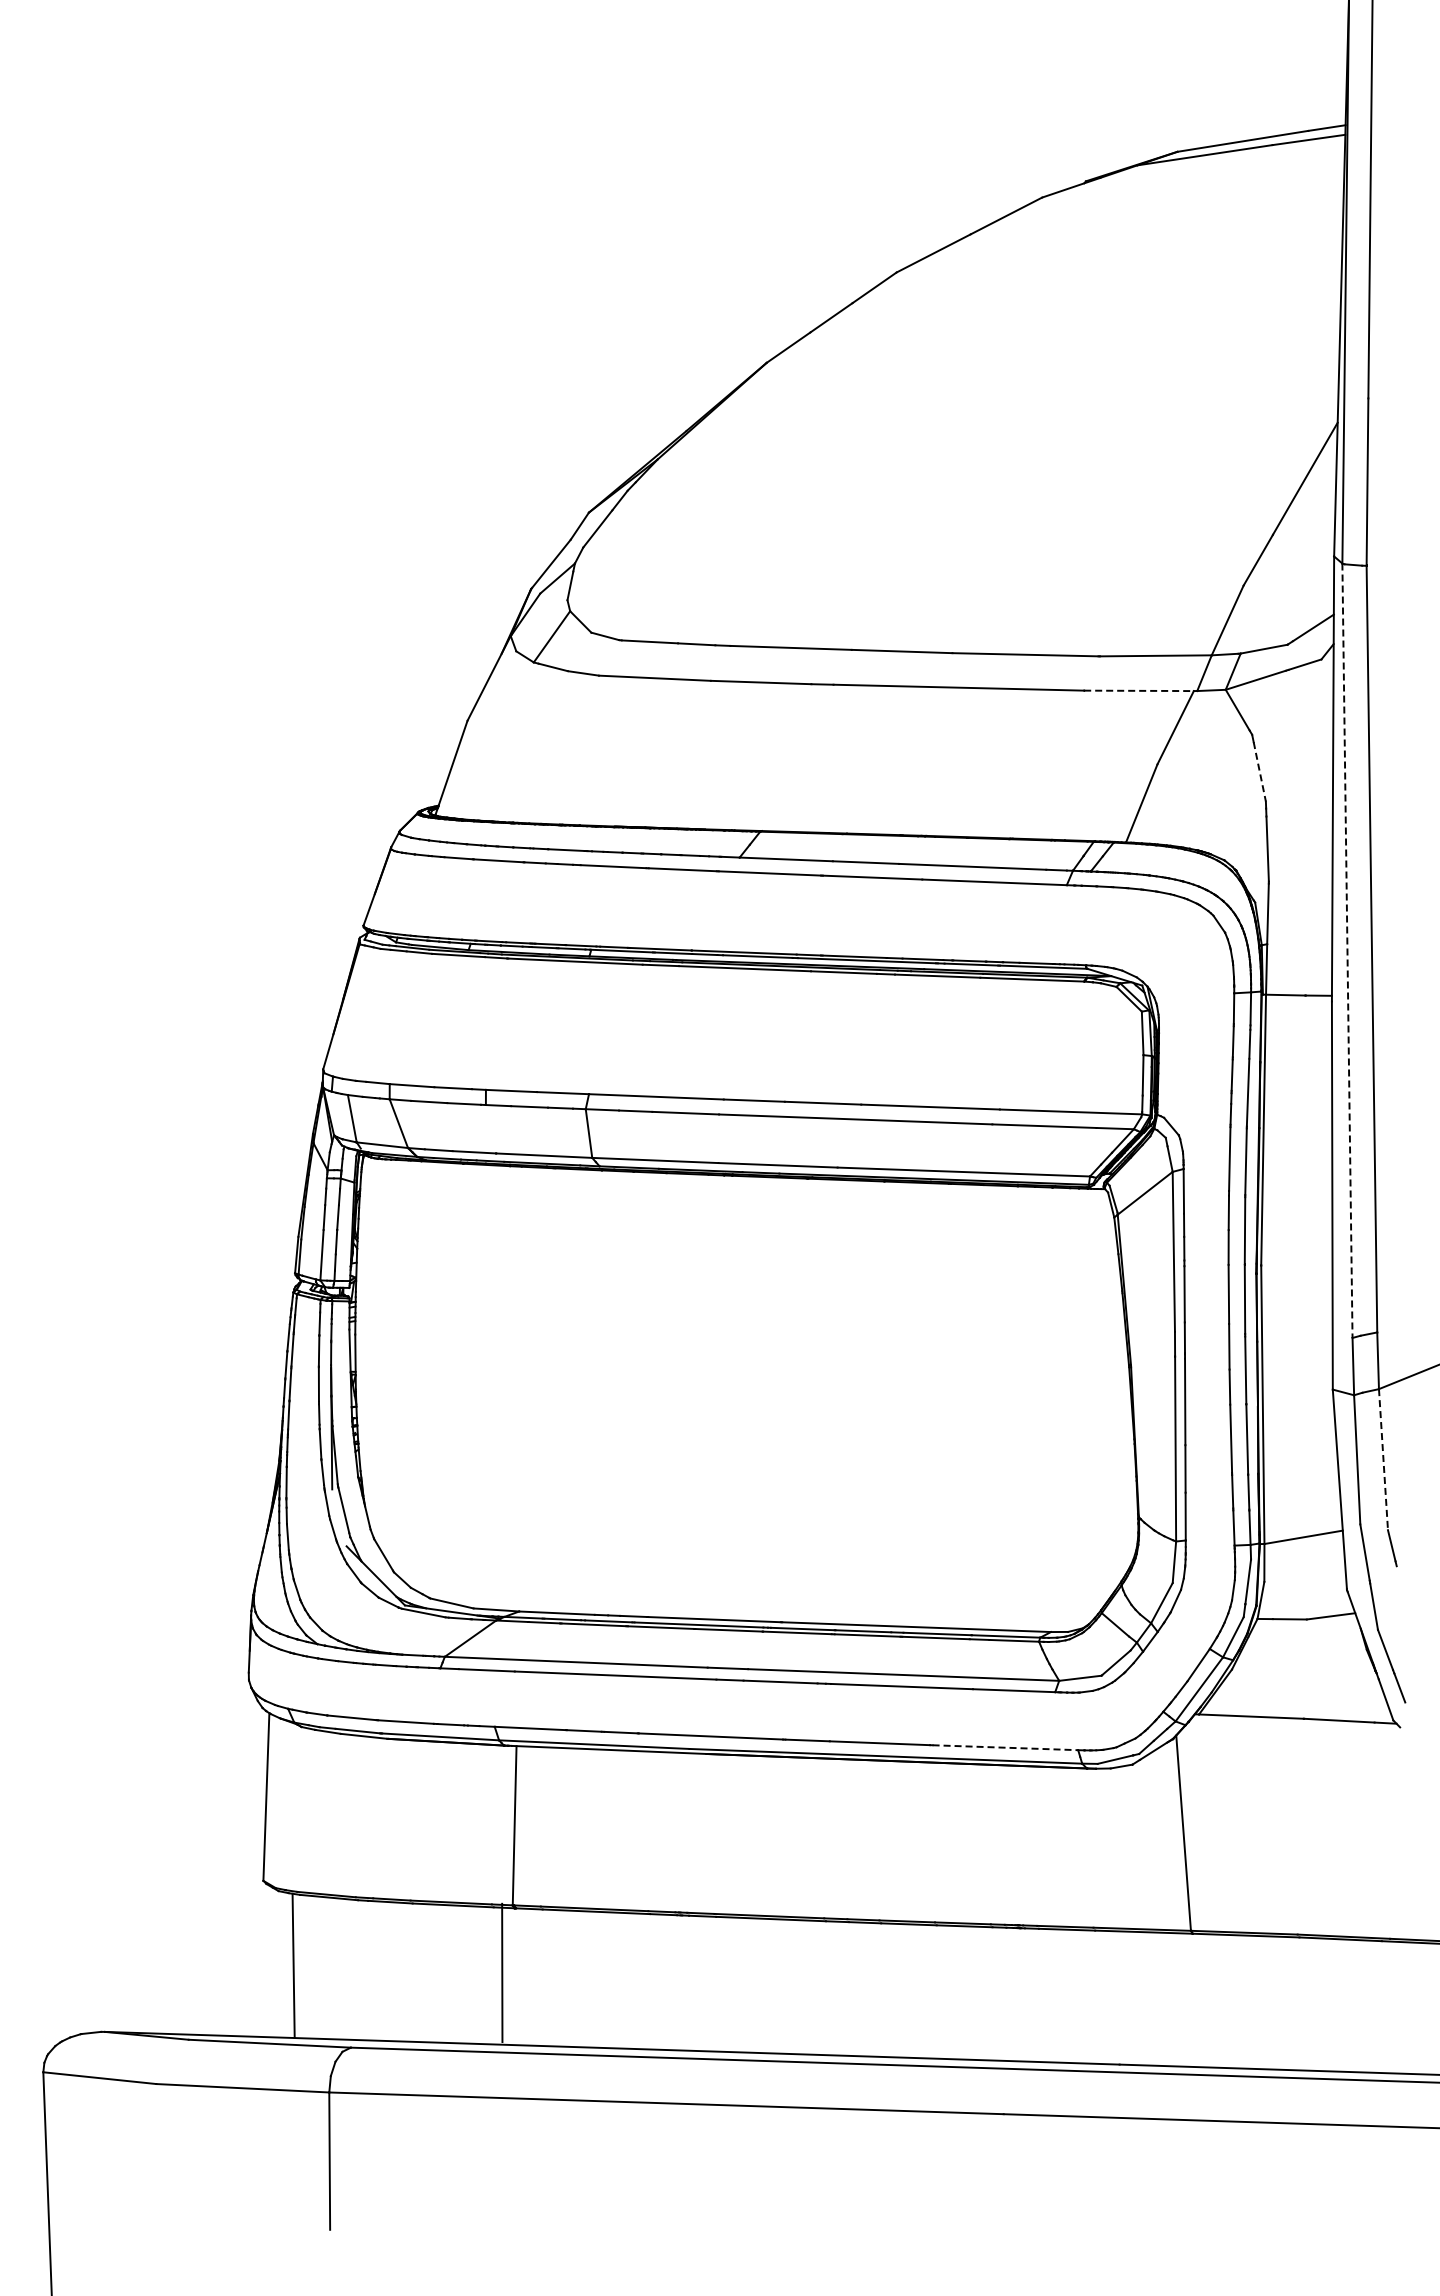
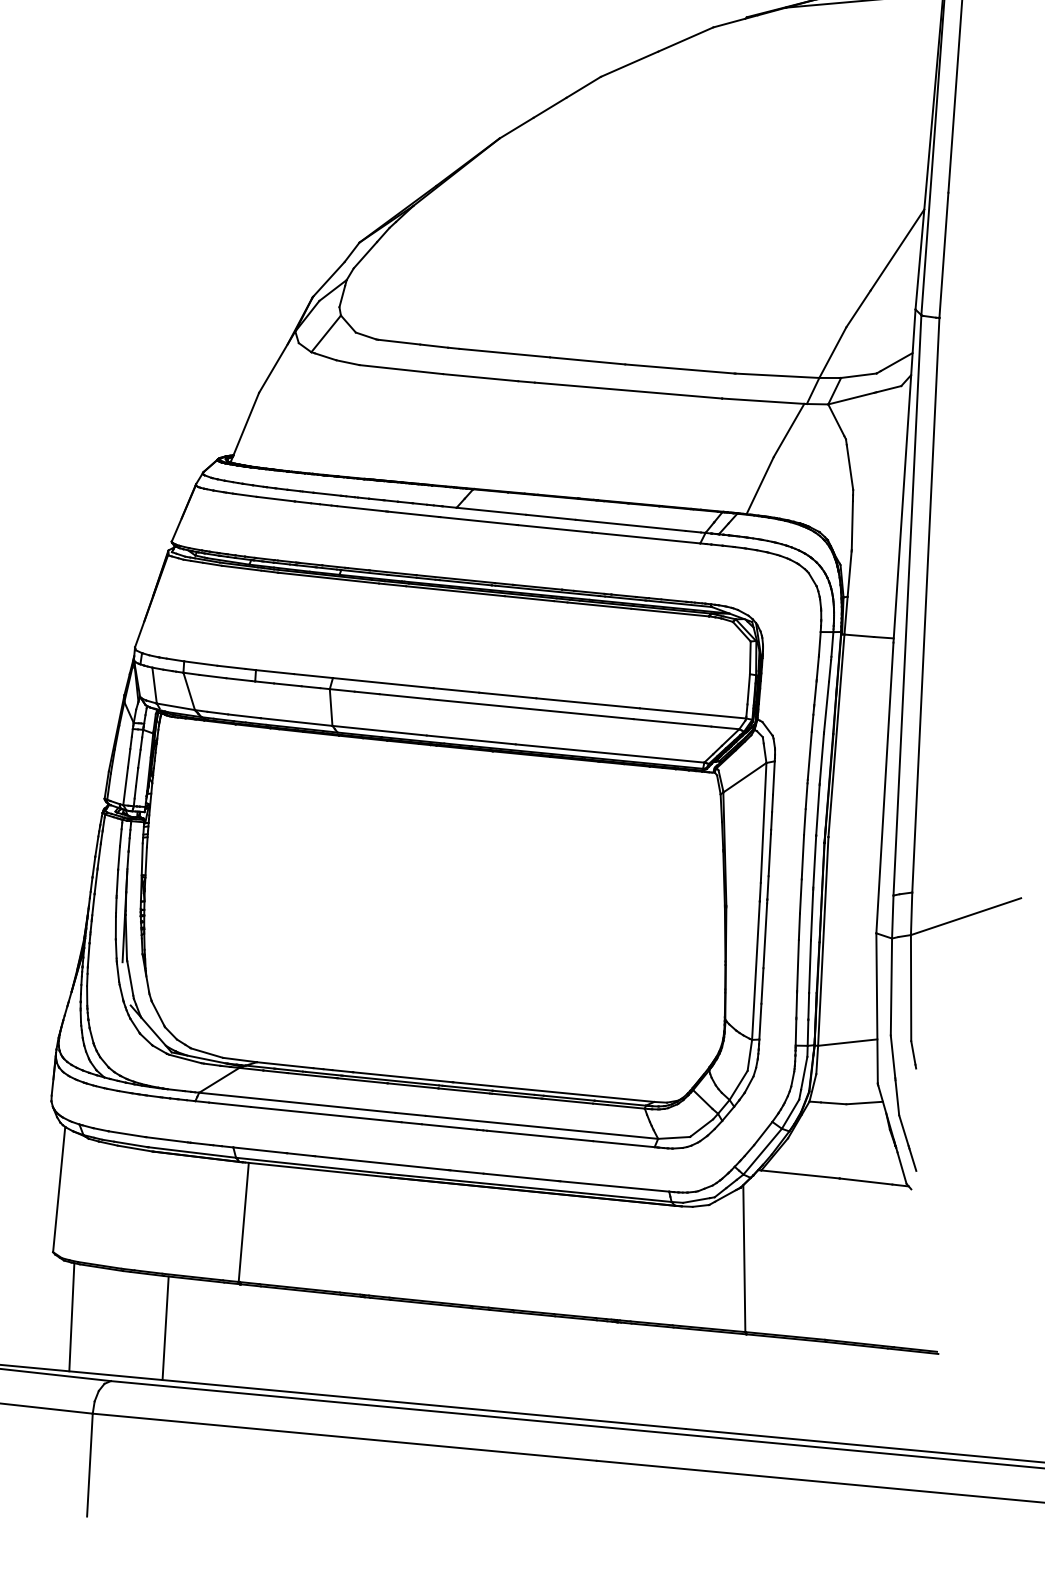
line: (1139, 690) -> (763, 400), dashed -> solid
line: (1259, 772) -> (849, 467), dashed -> solid
line: (1347, 951) -> (907, 605), dashed -> solid
line: (1383, 1459) -> (911, 987), dashed -> solid
line: (1005, 1747) -> (614, 1186), dashed -> solid
line: (502, 1972) -> (165, 1327), moved

